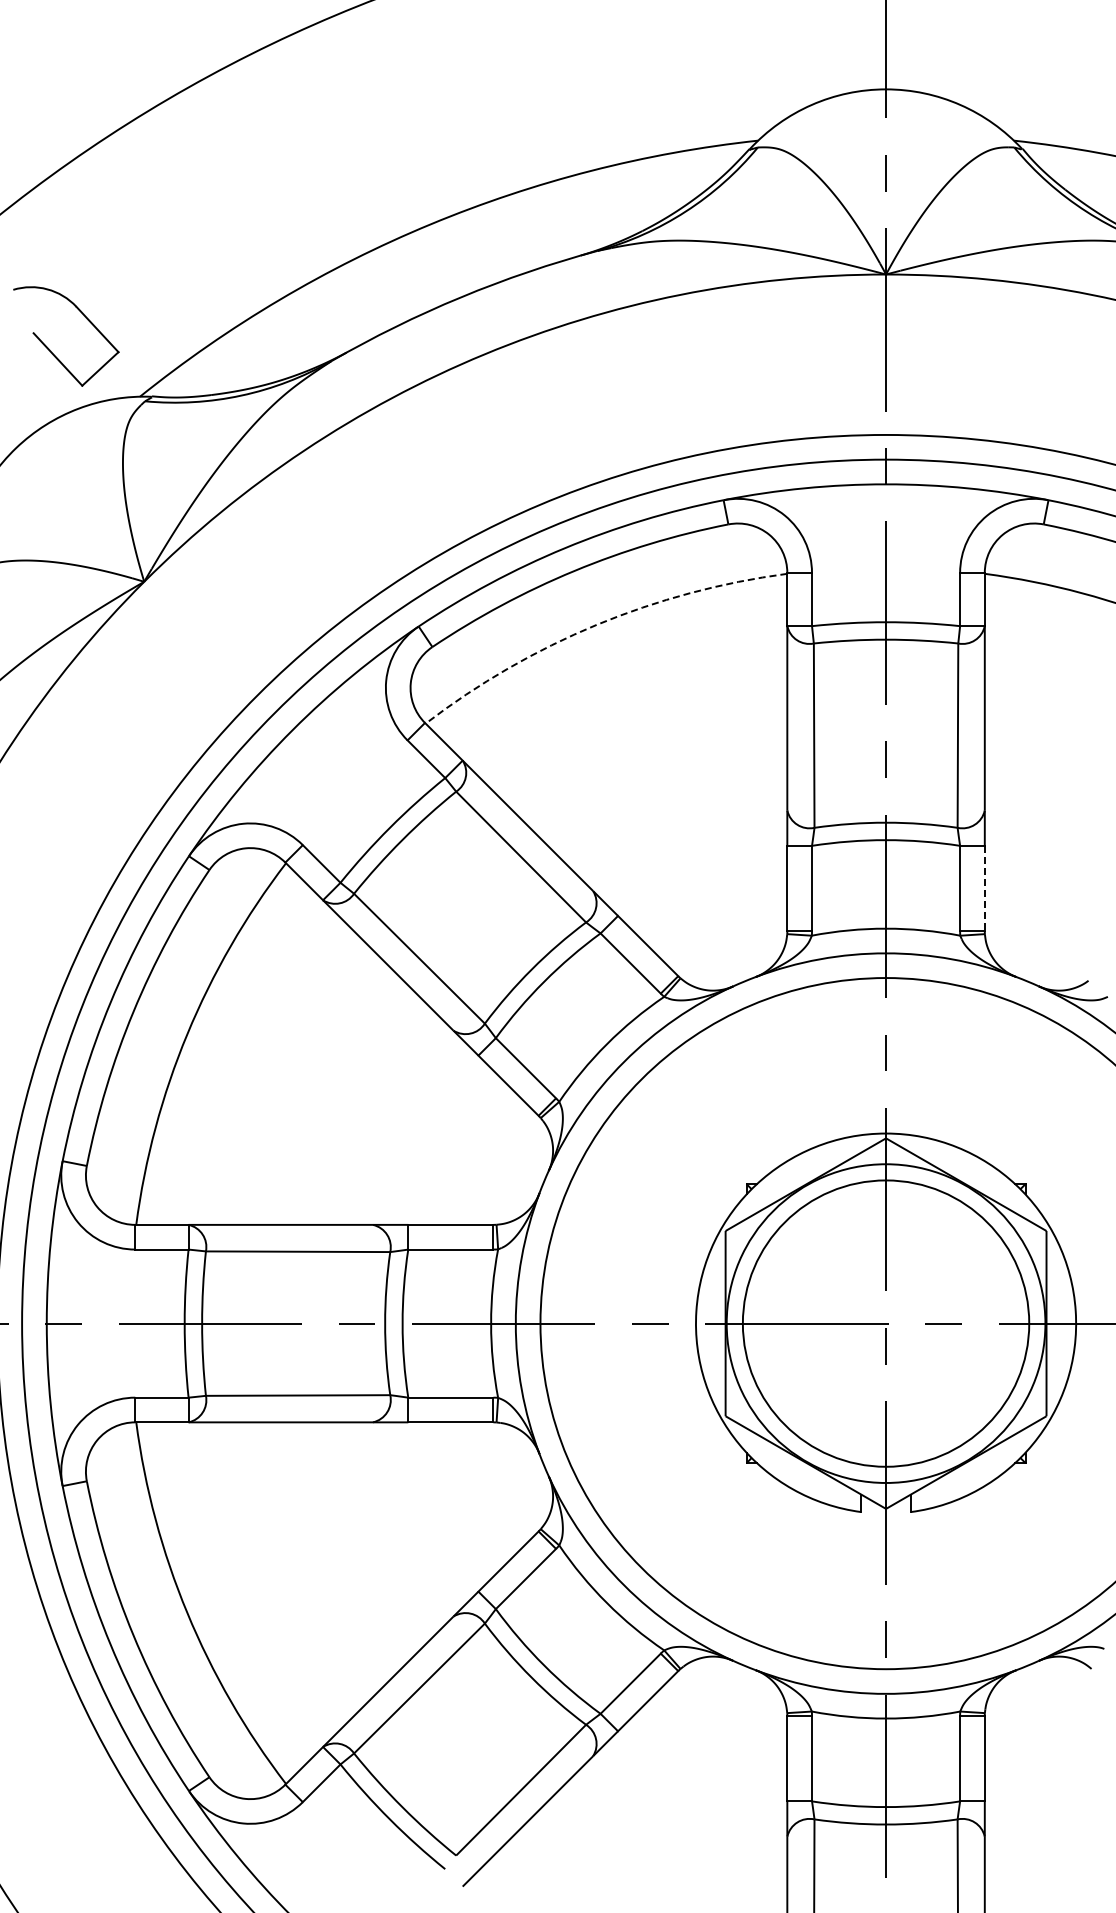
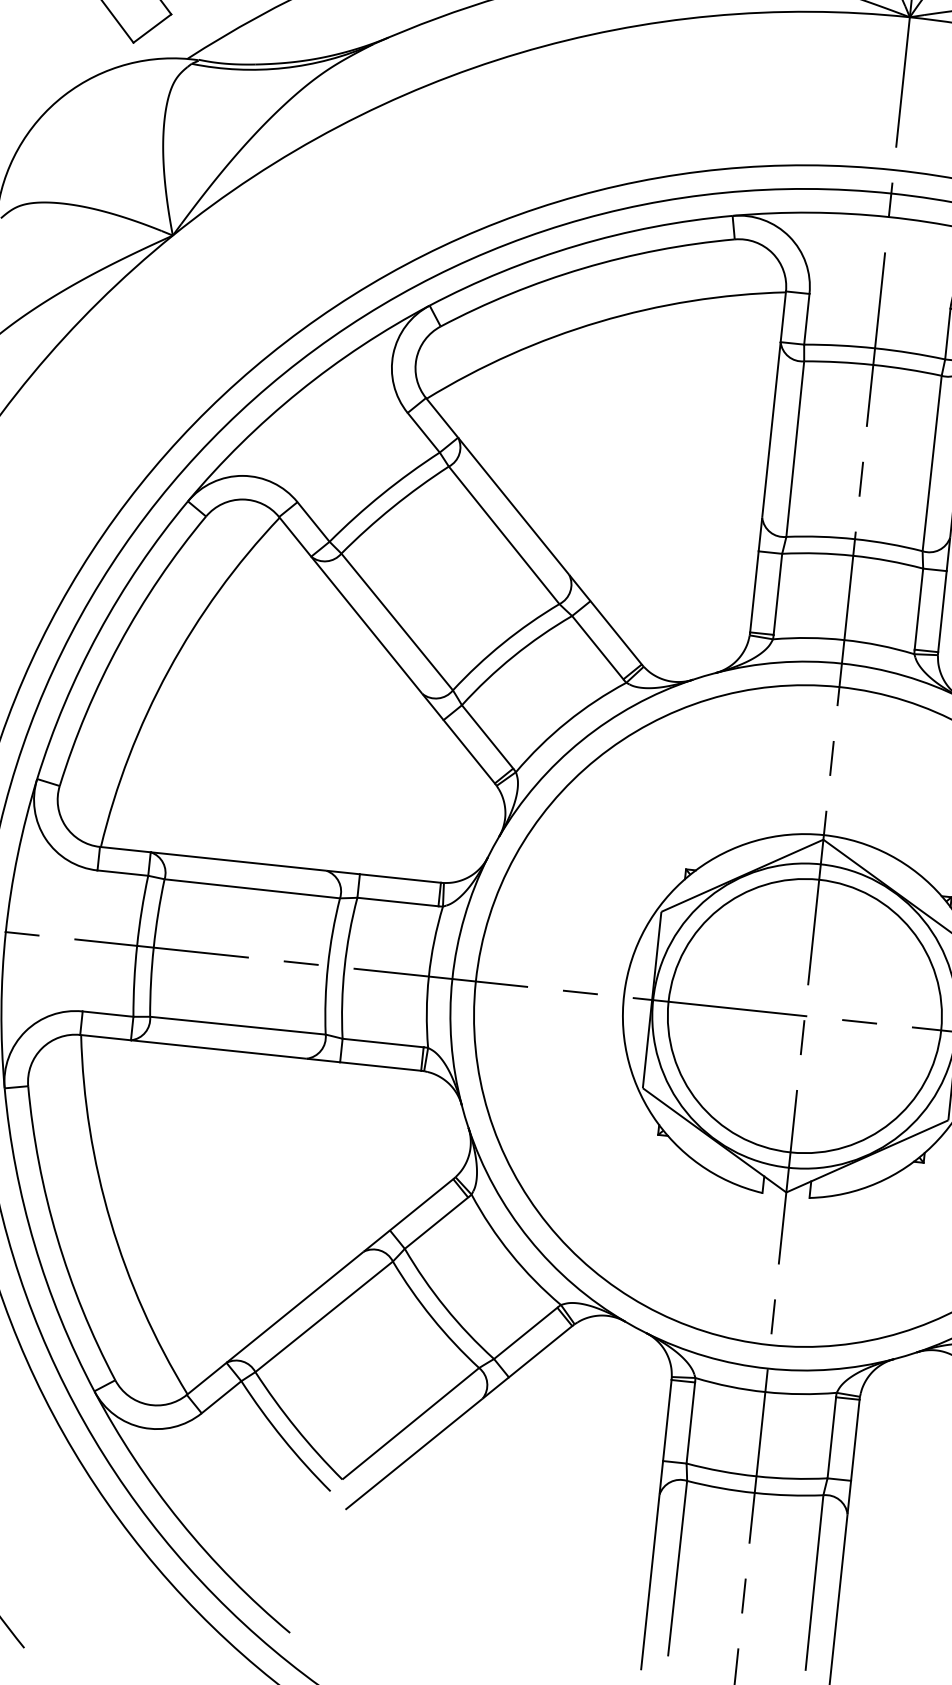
arc: (596, 624) -> (599, 321), dashed -> solid
line: (984, 888) -> (942, 611), dashed -> solid

